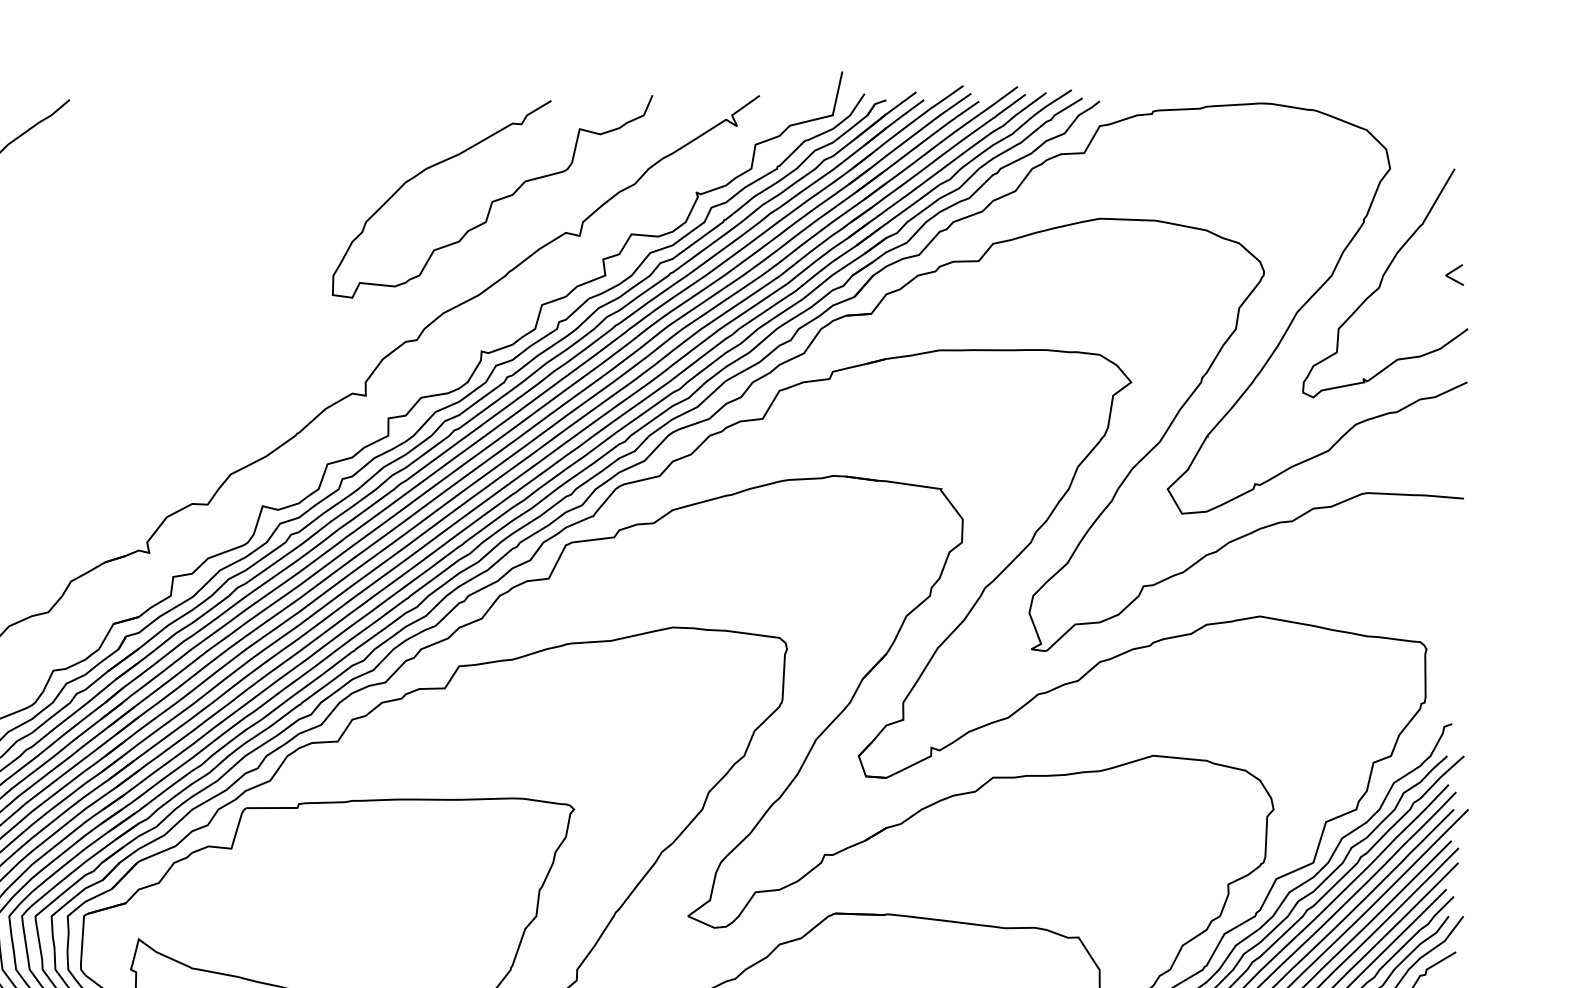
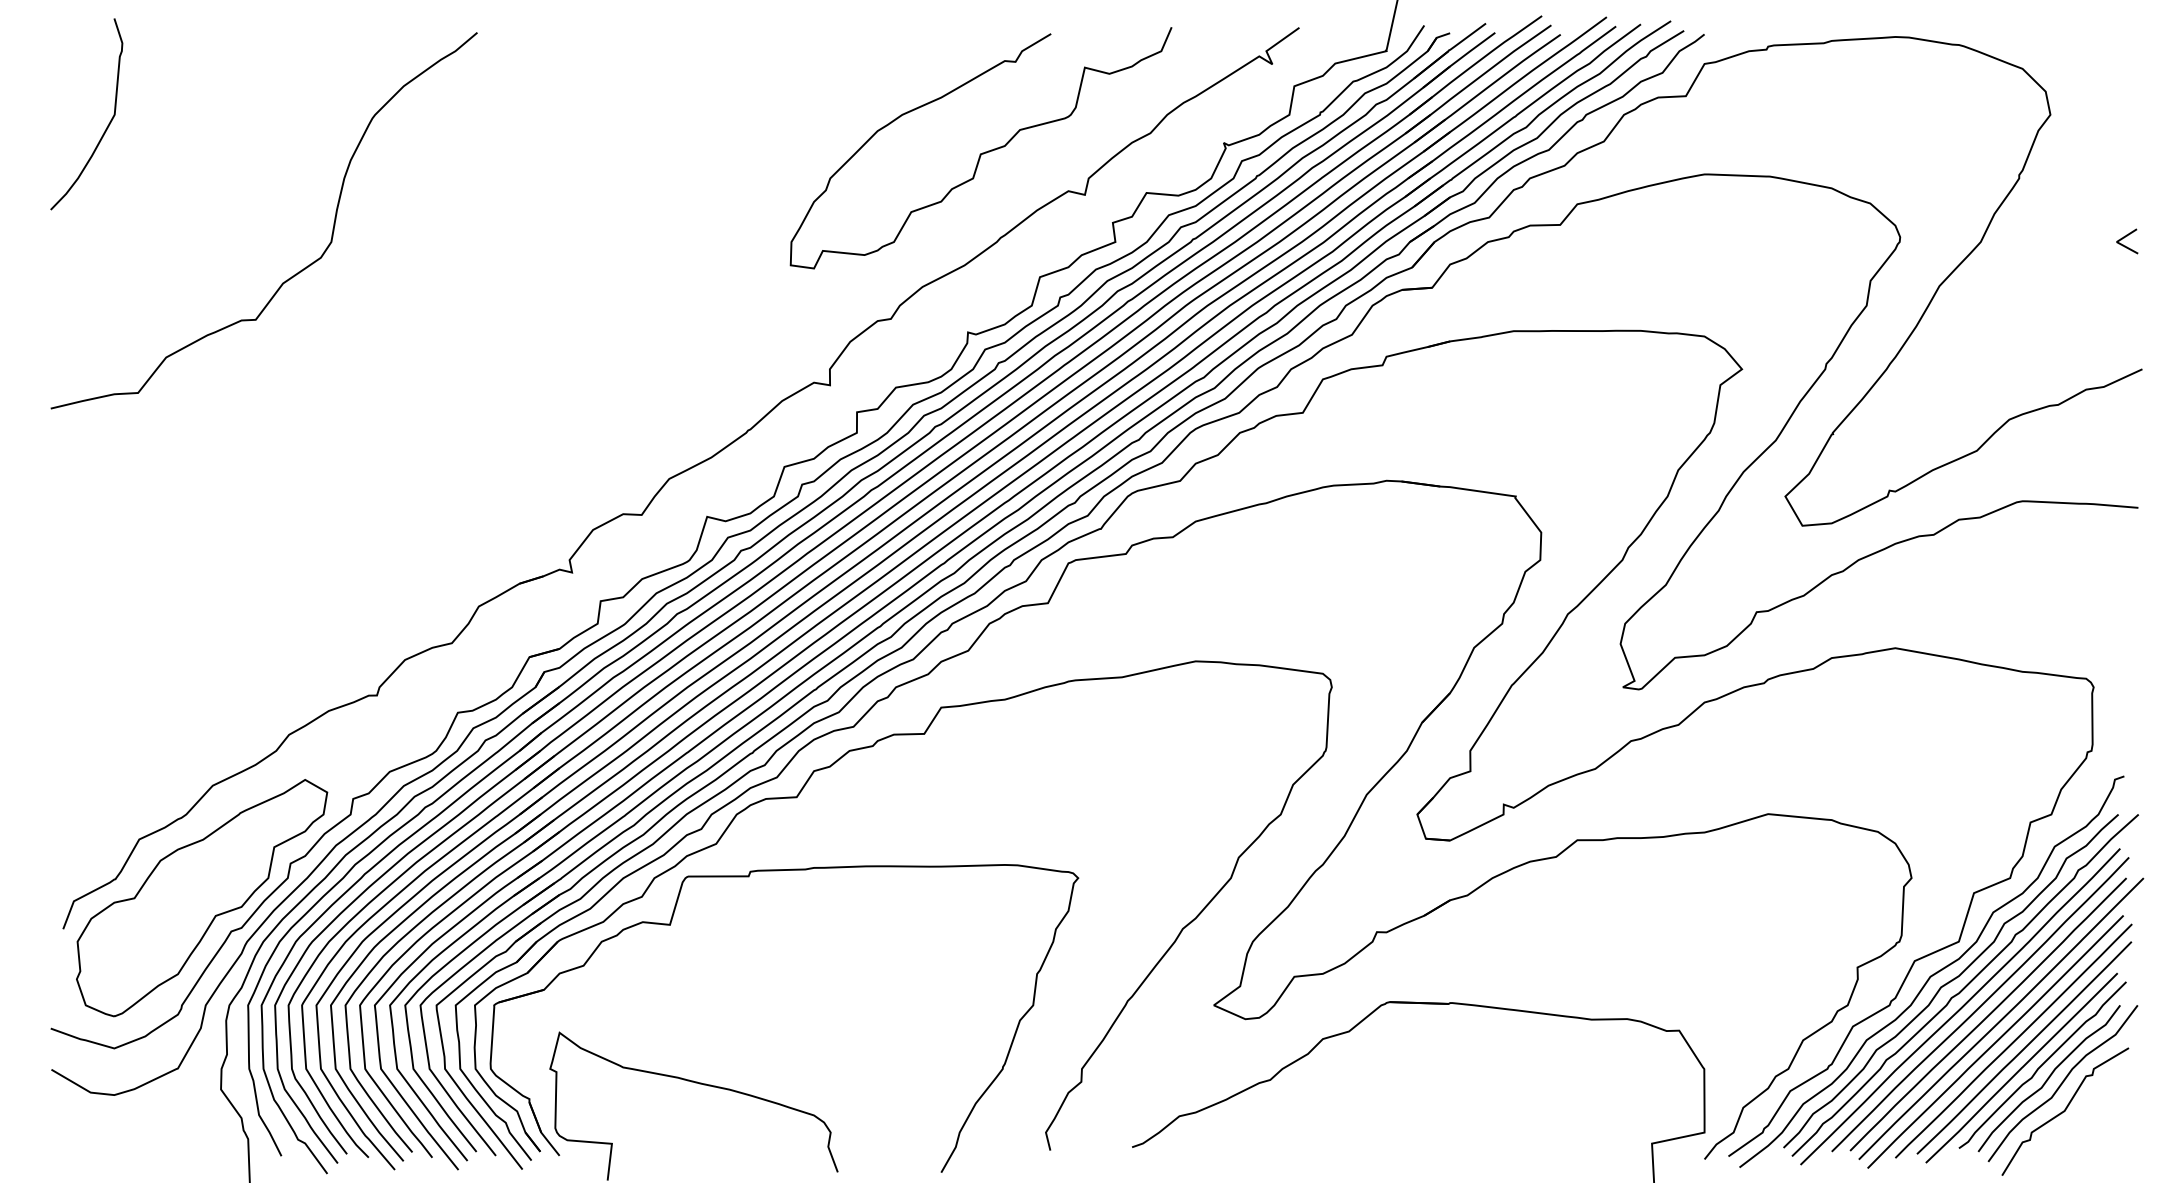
curve: (1381, 282) -> (2040, 250), removed

